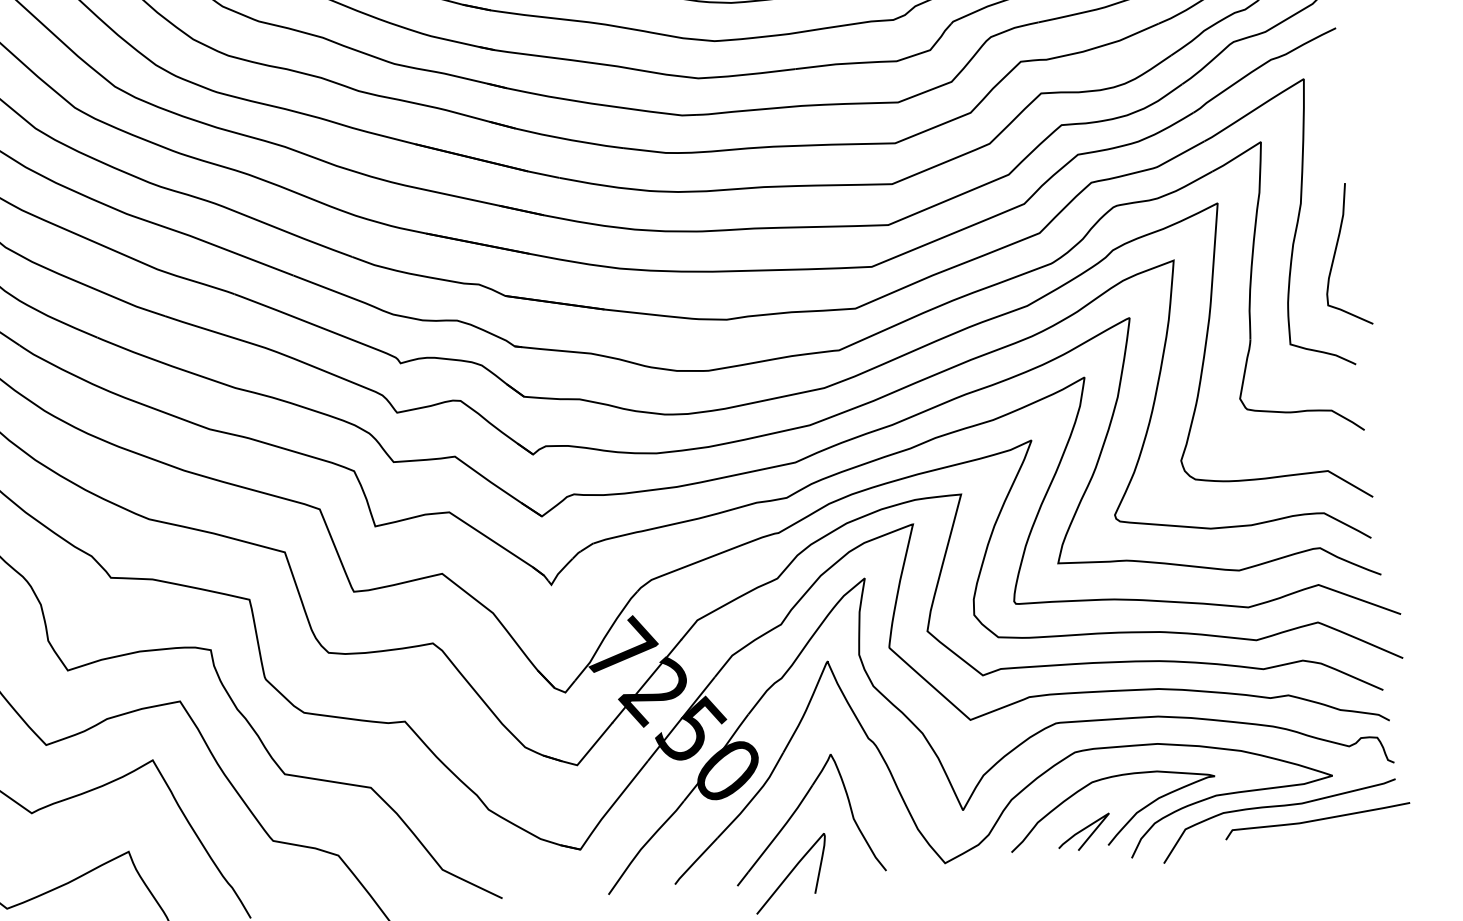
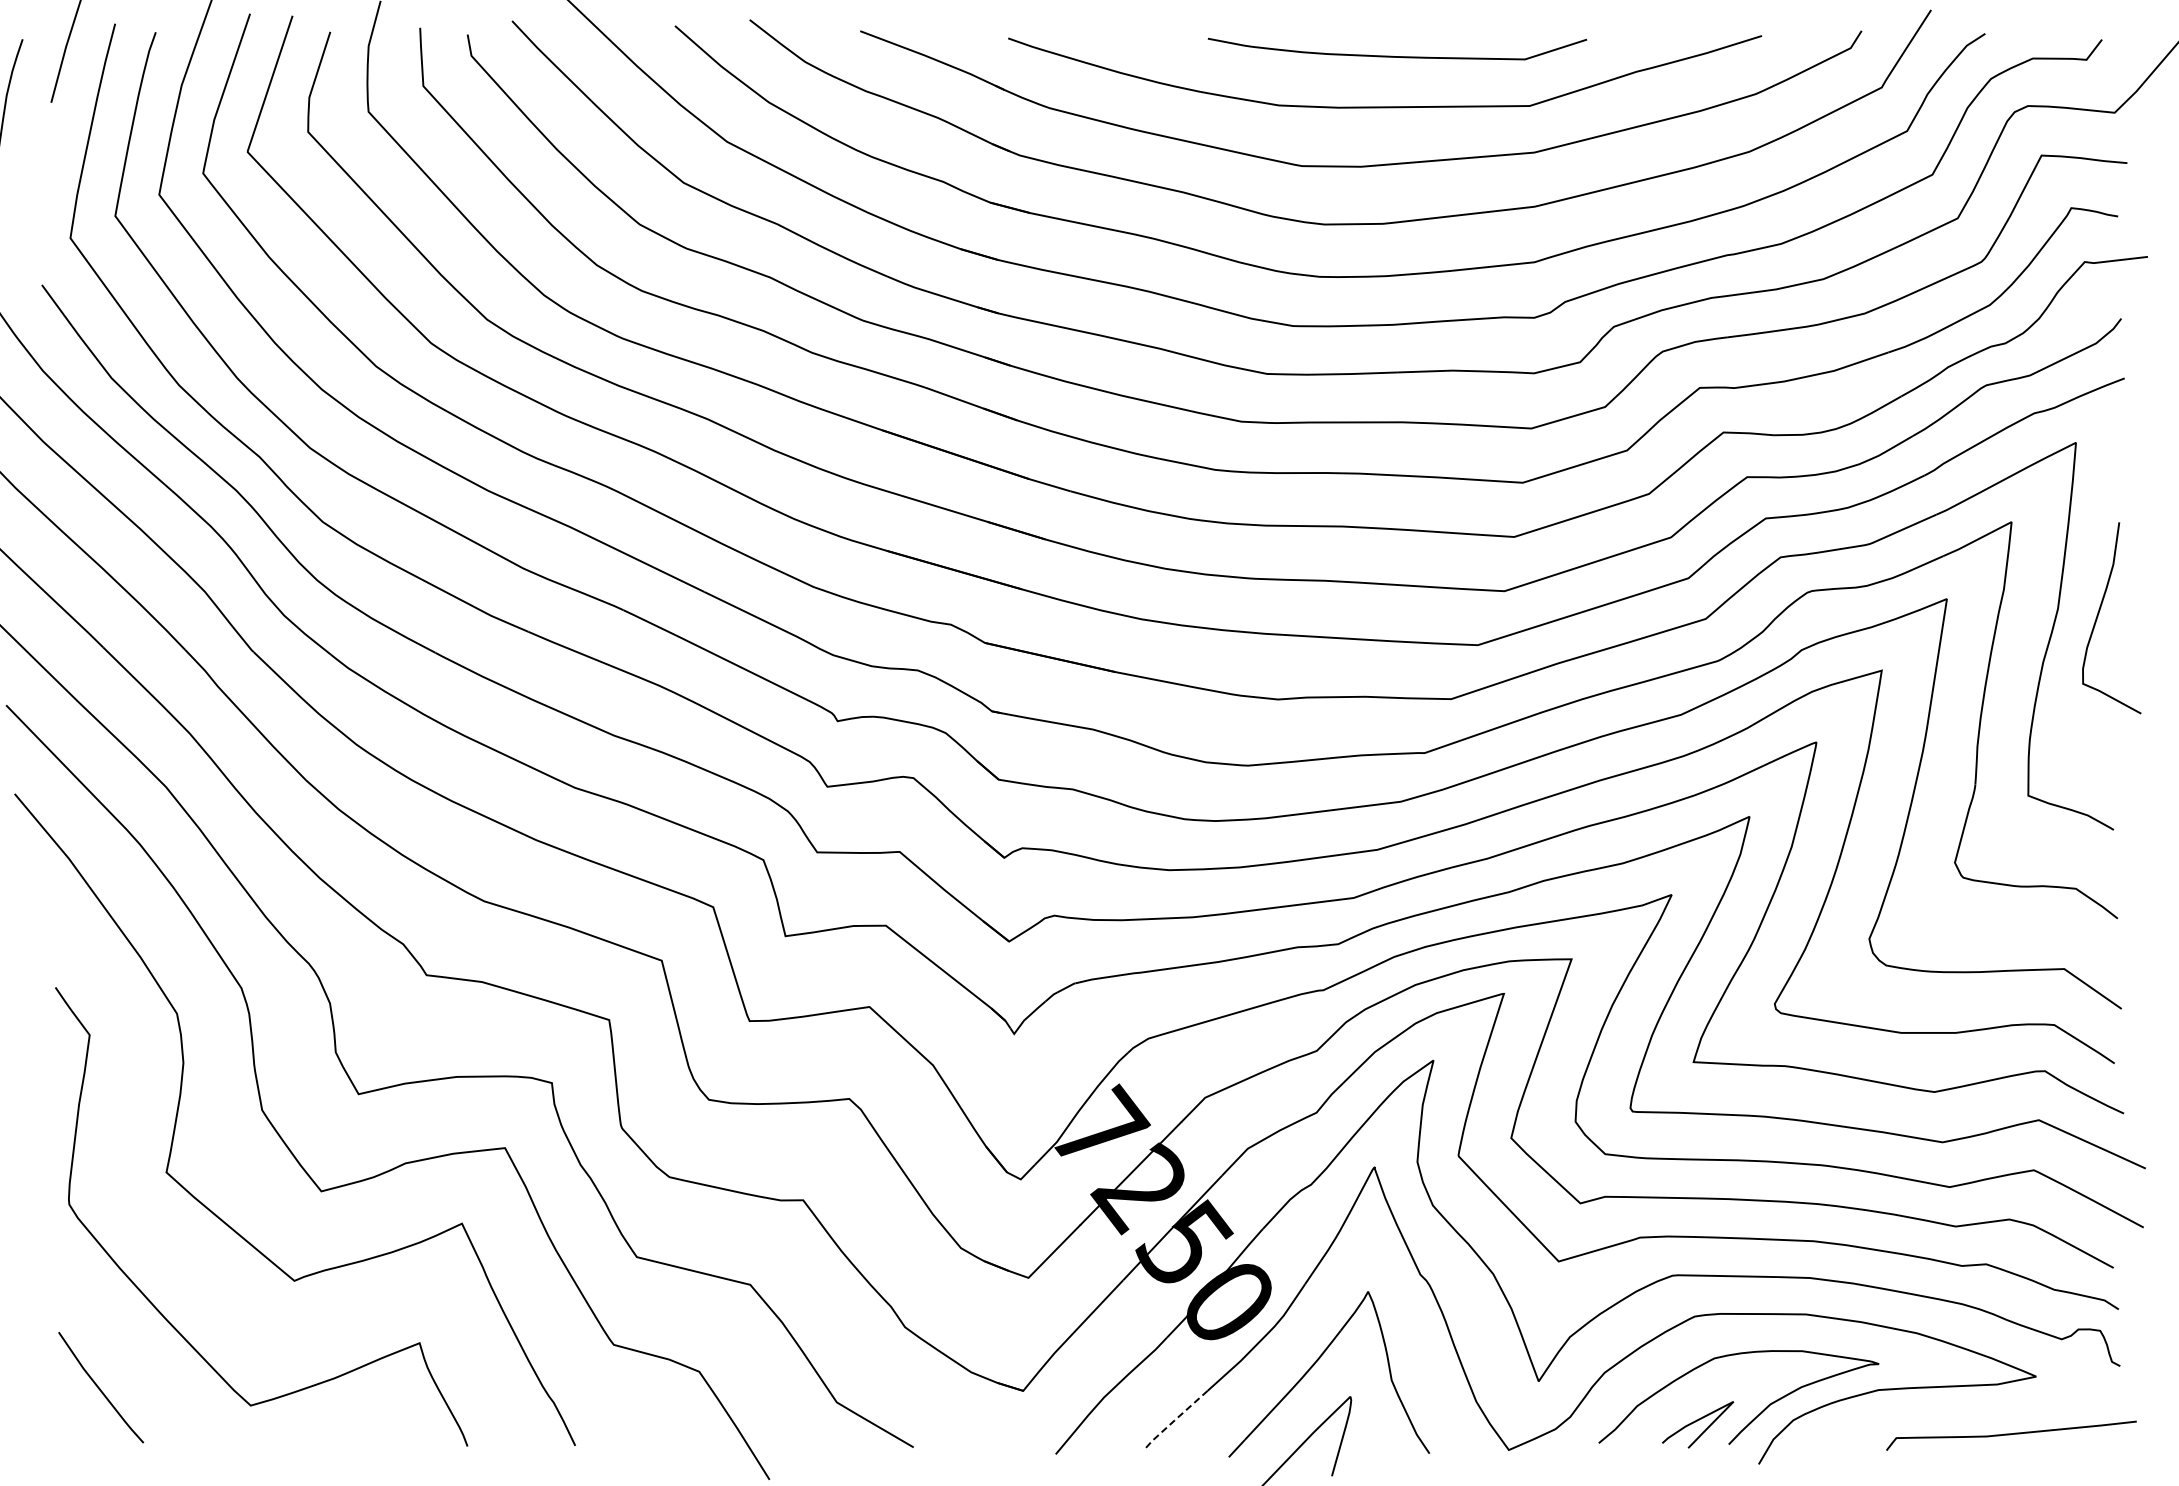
curve: (1335, 252) -> (2099, 613), moved
curve: (1278, 806) -> (1960, 1411), removed
line: (695, 861) -> (1175, 1419), solid -> dashed

